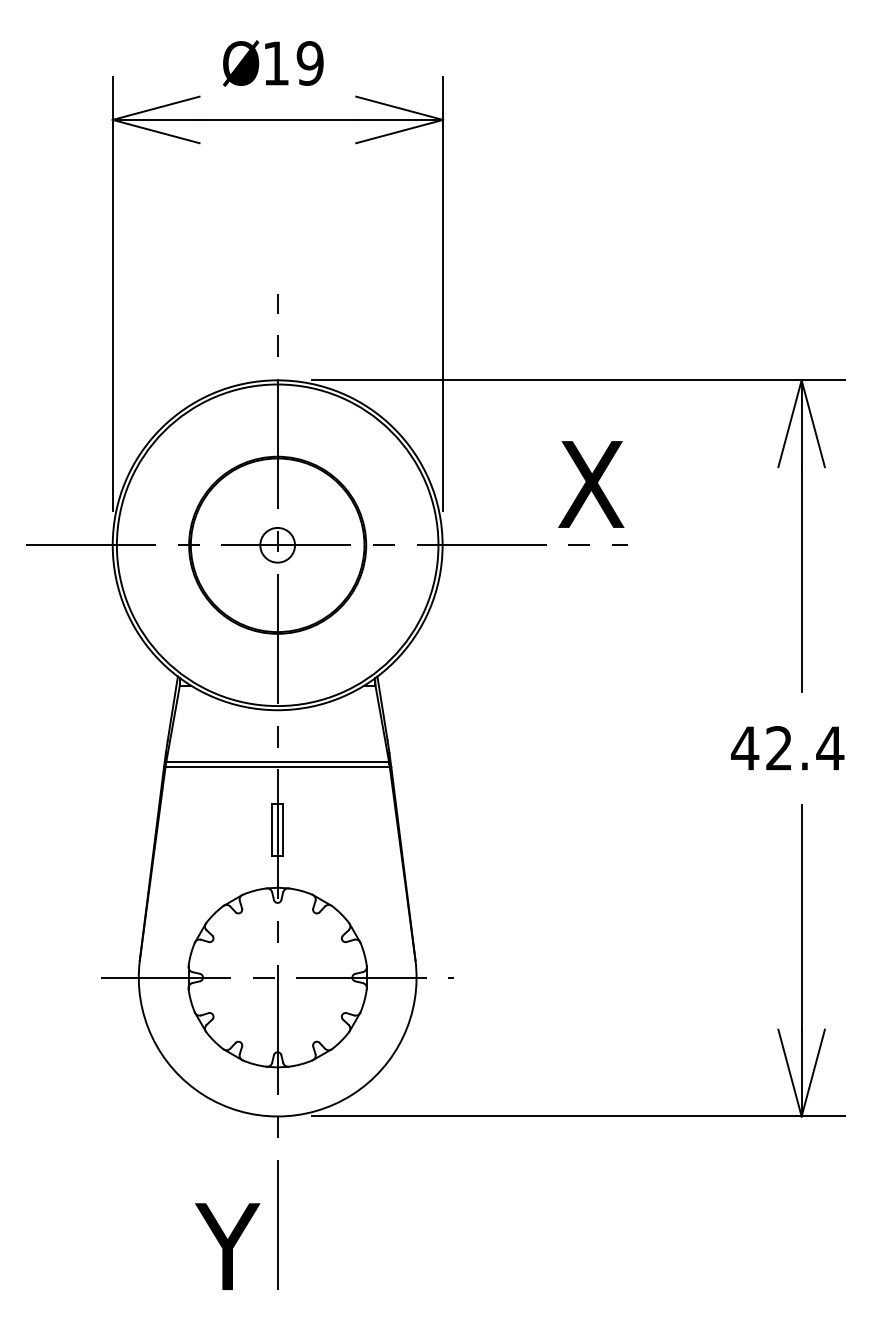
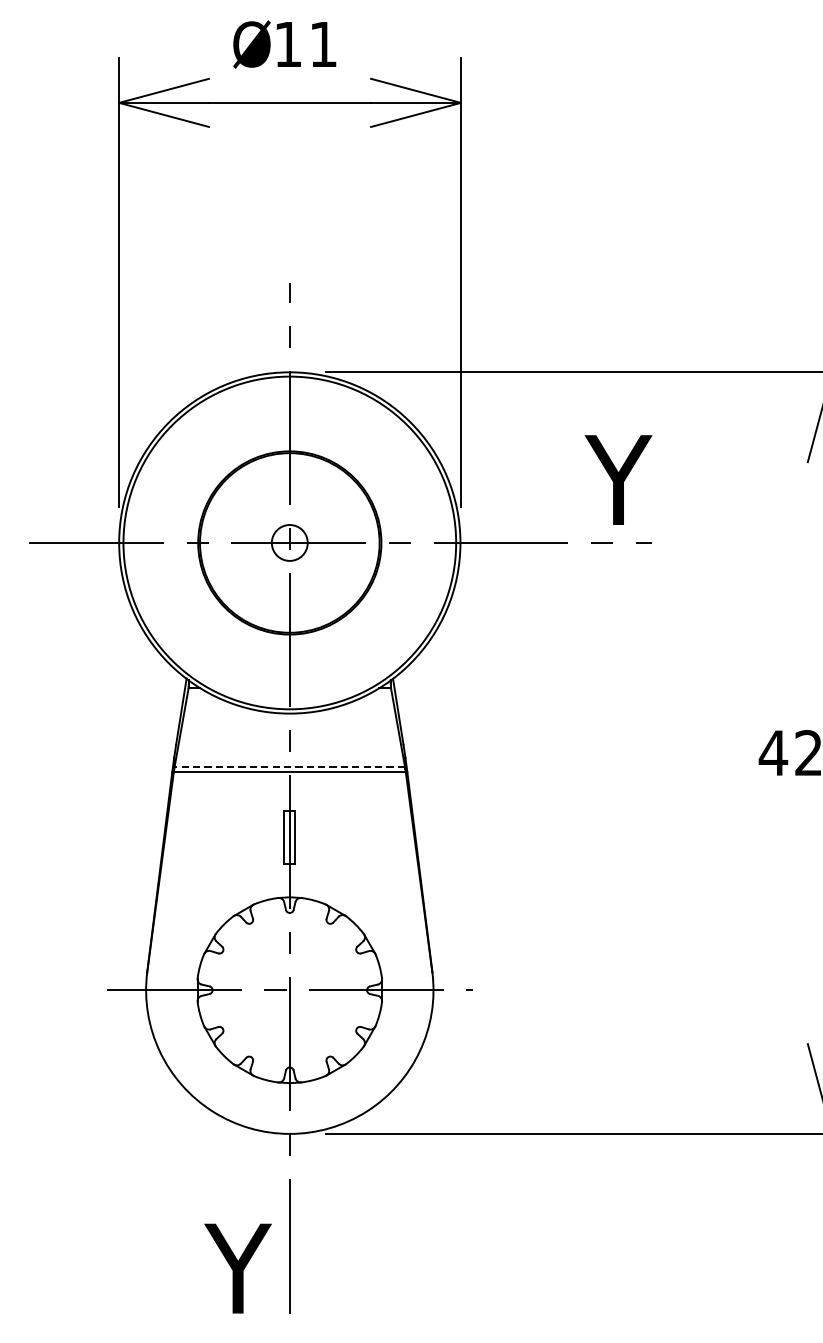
text: (309, 63) -> (322, 44), 19 -> 11
text: (593, 484) -> (616, 480), X -> Y
line: (277, 761) -> (289, 766), solid -> dashed

